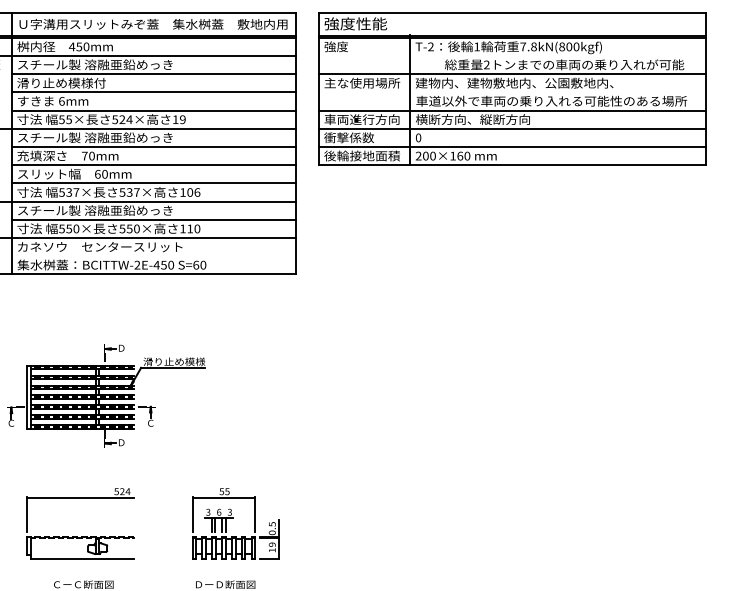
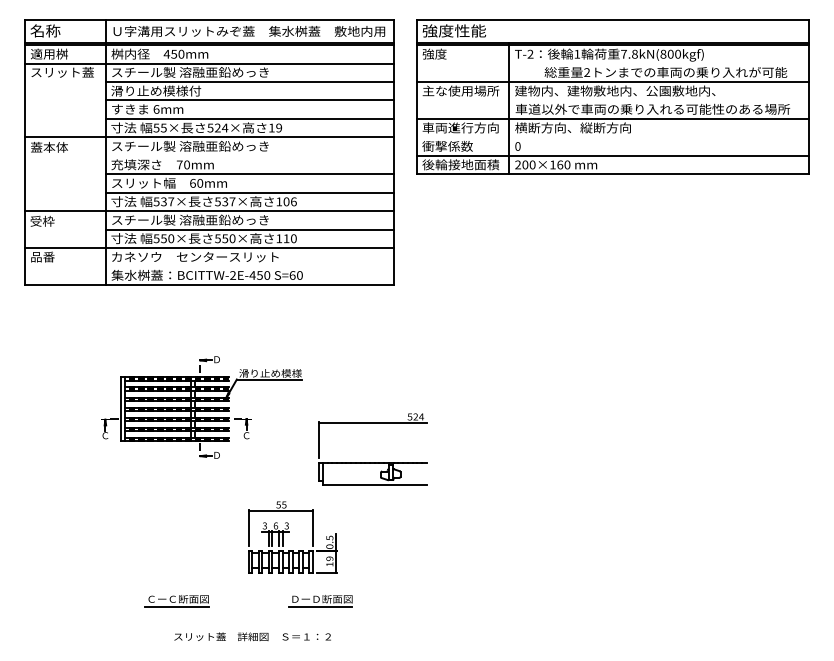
line: (511, 129) -> (612, 137), removed
line: (153, 146) -> (249, 155), removed
part: (235, 523) -> (292, 537), moved
part: (79, 536) -> (372, 462), moved

